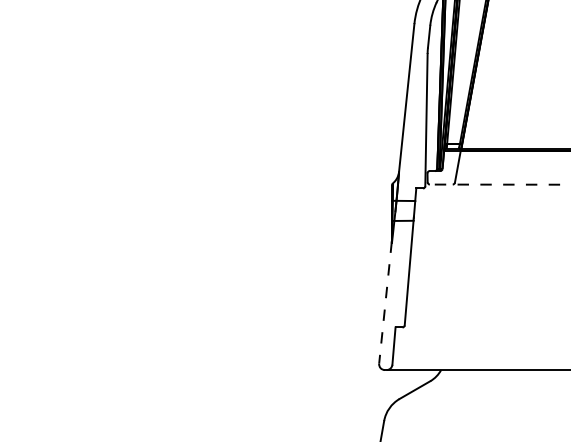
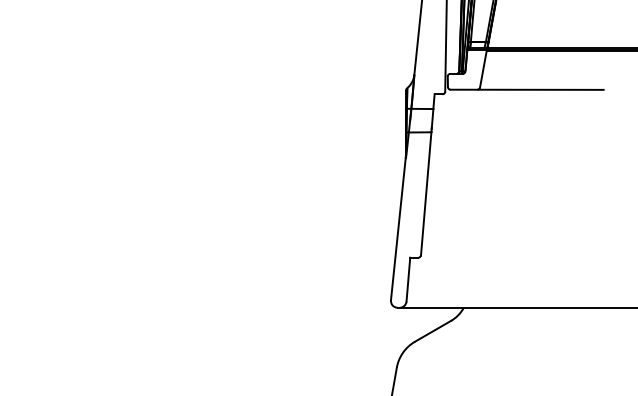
line: (494, 184) -> (526, 89), dashed -> solid
line: (385, 303) -> (398, 229), dashed -> solid

